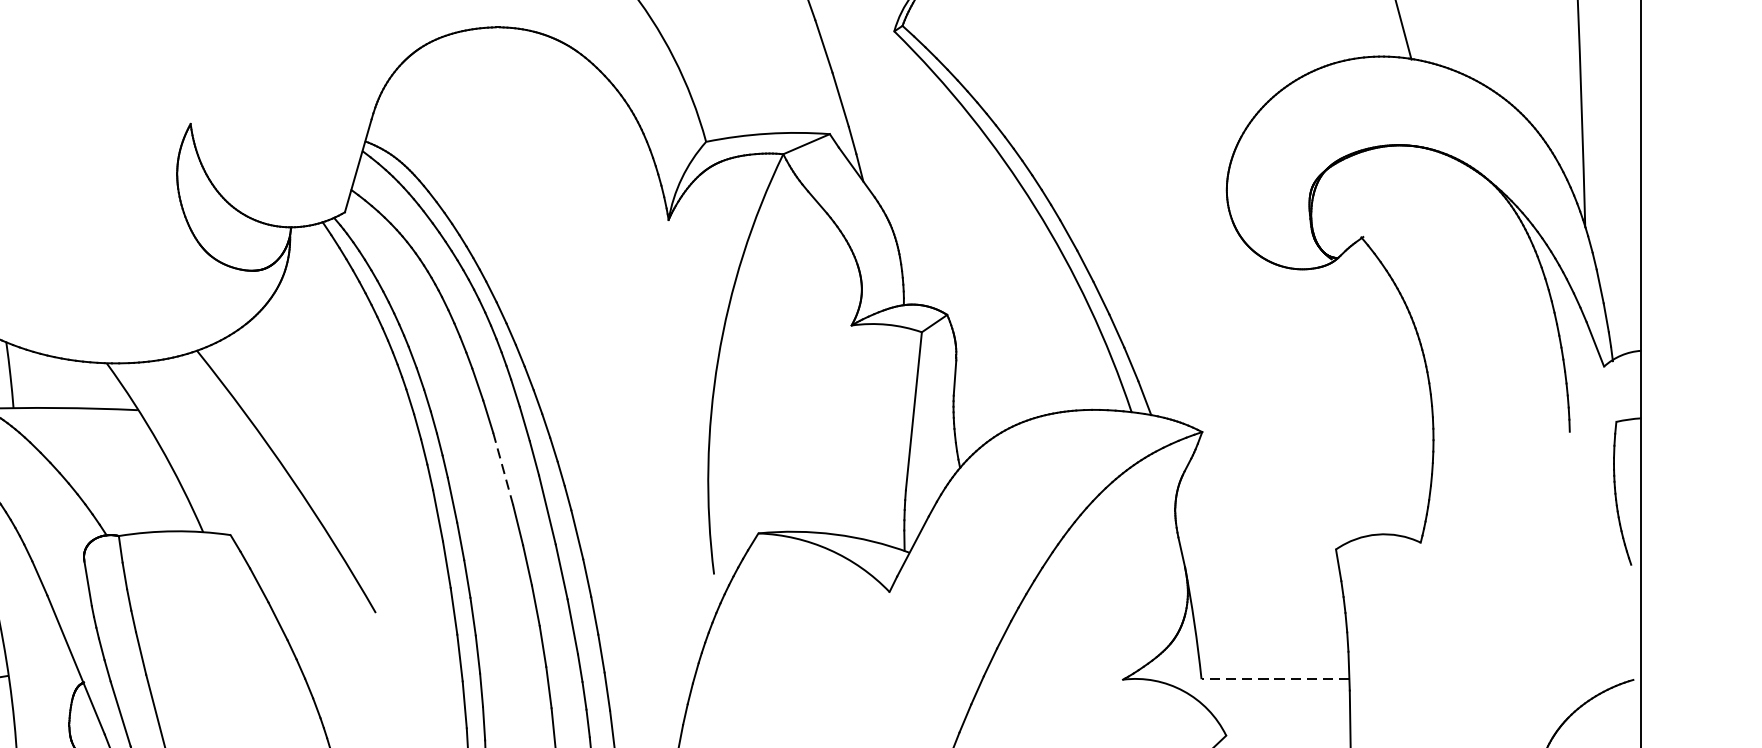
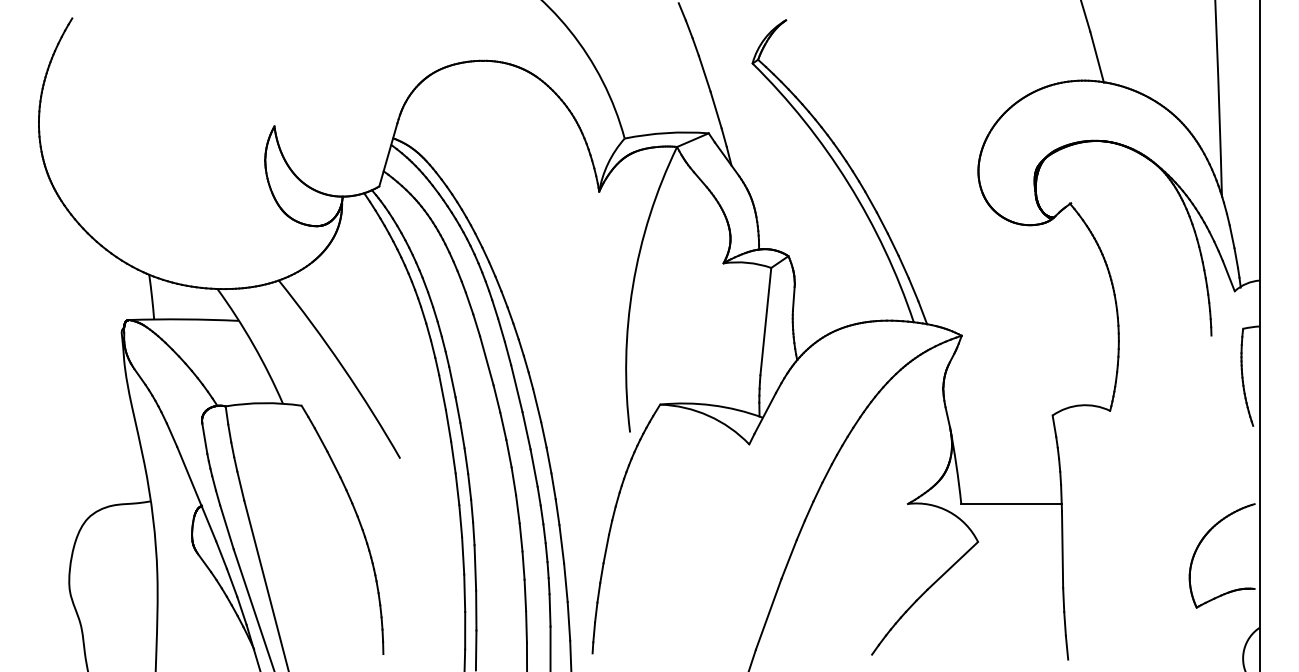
line: (502, 469) -> (486, 361), dashed -> solid
line: (1275, 678) -> (1011, 503), dashed -> solid

